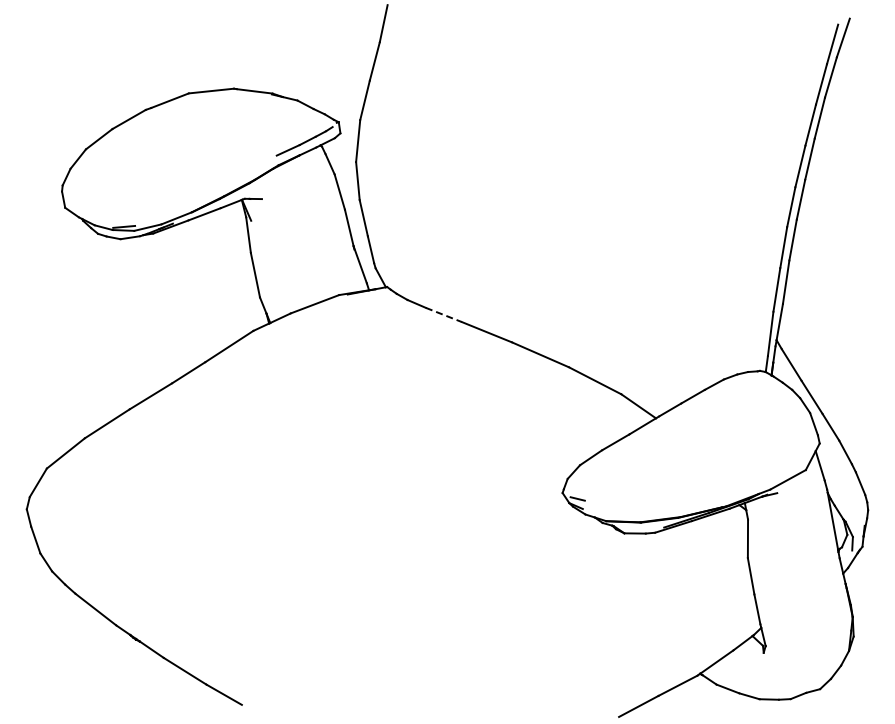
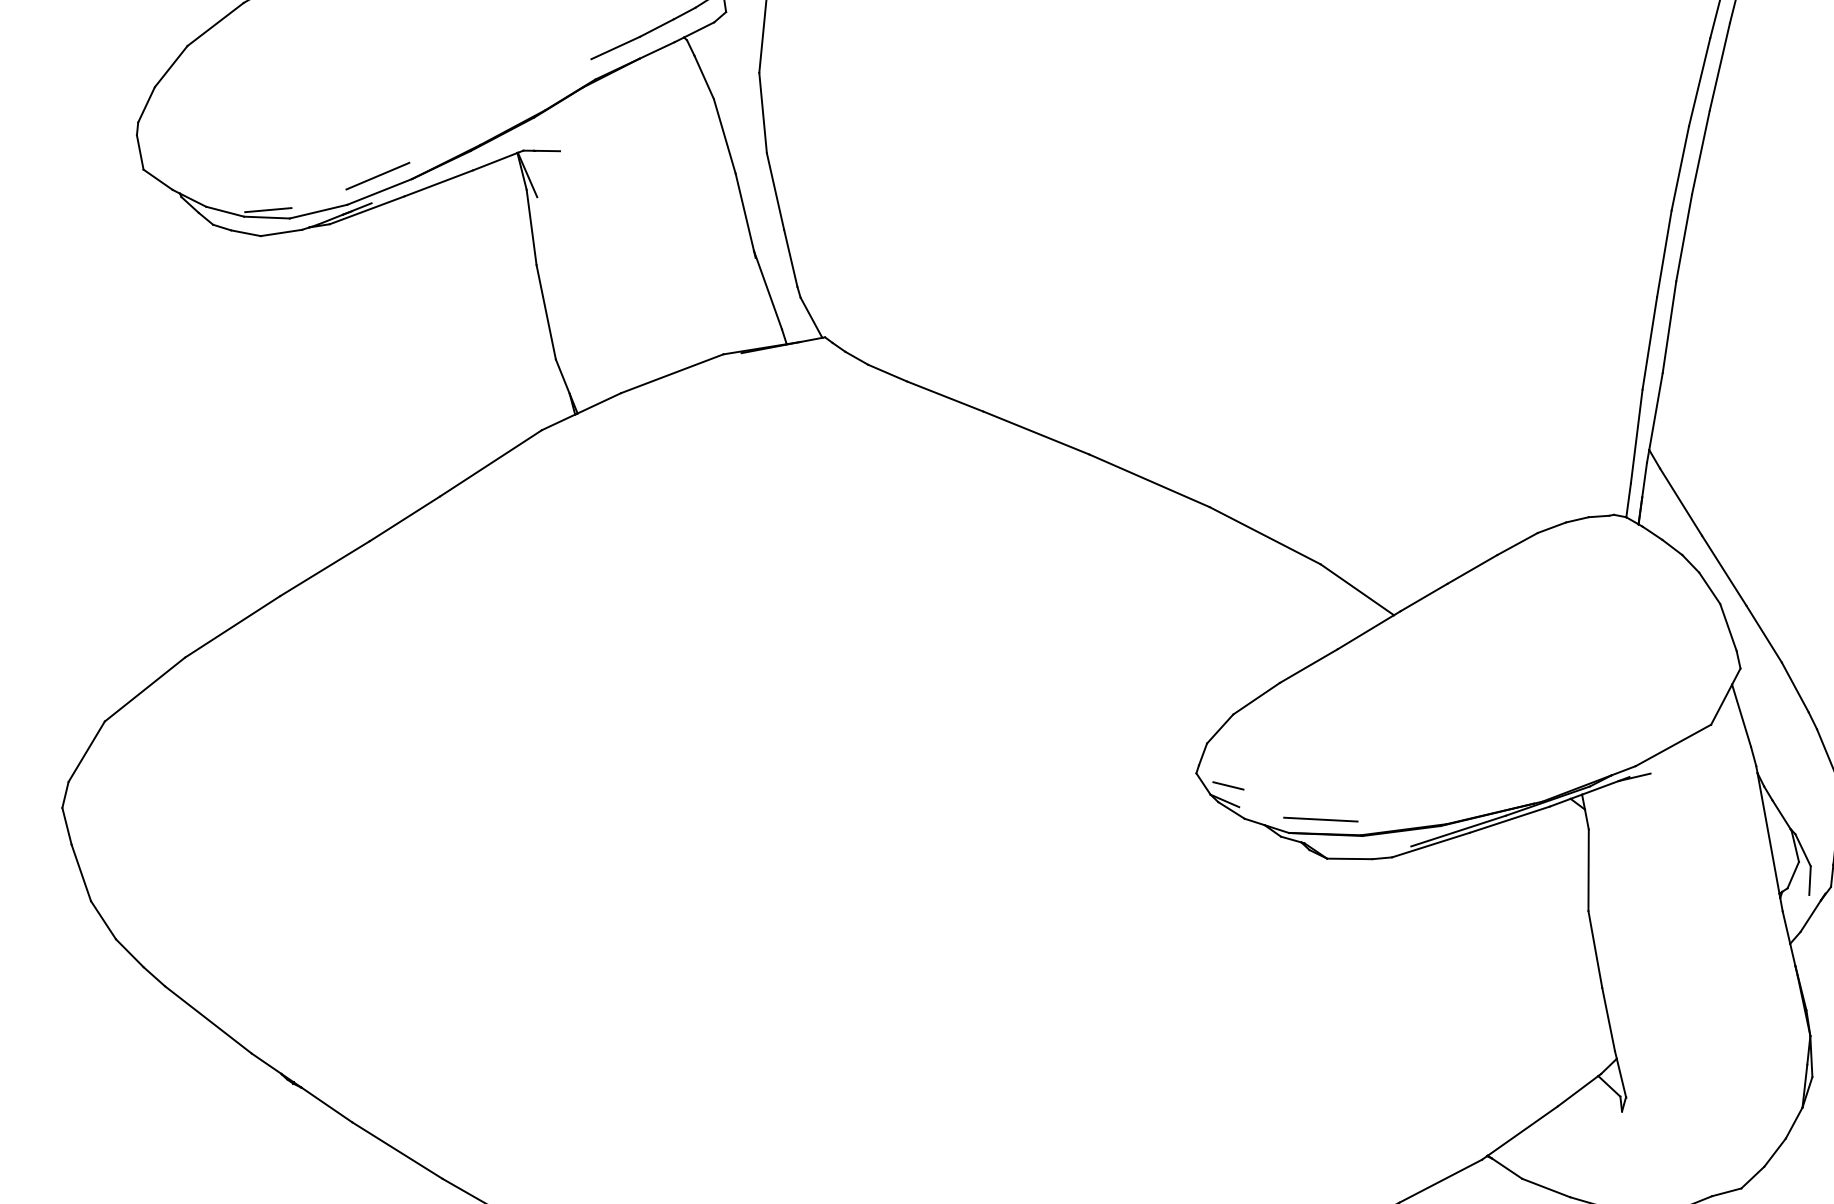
line: (175, 210) -> (377, 175), added
line: (444, 315) -> (946, 397), dashed -> solid
line: (621, 514) -> (1320, 818), added

